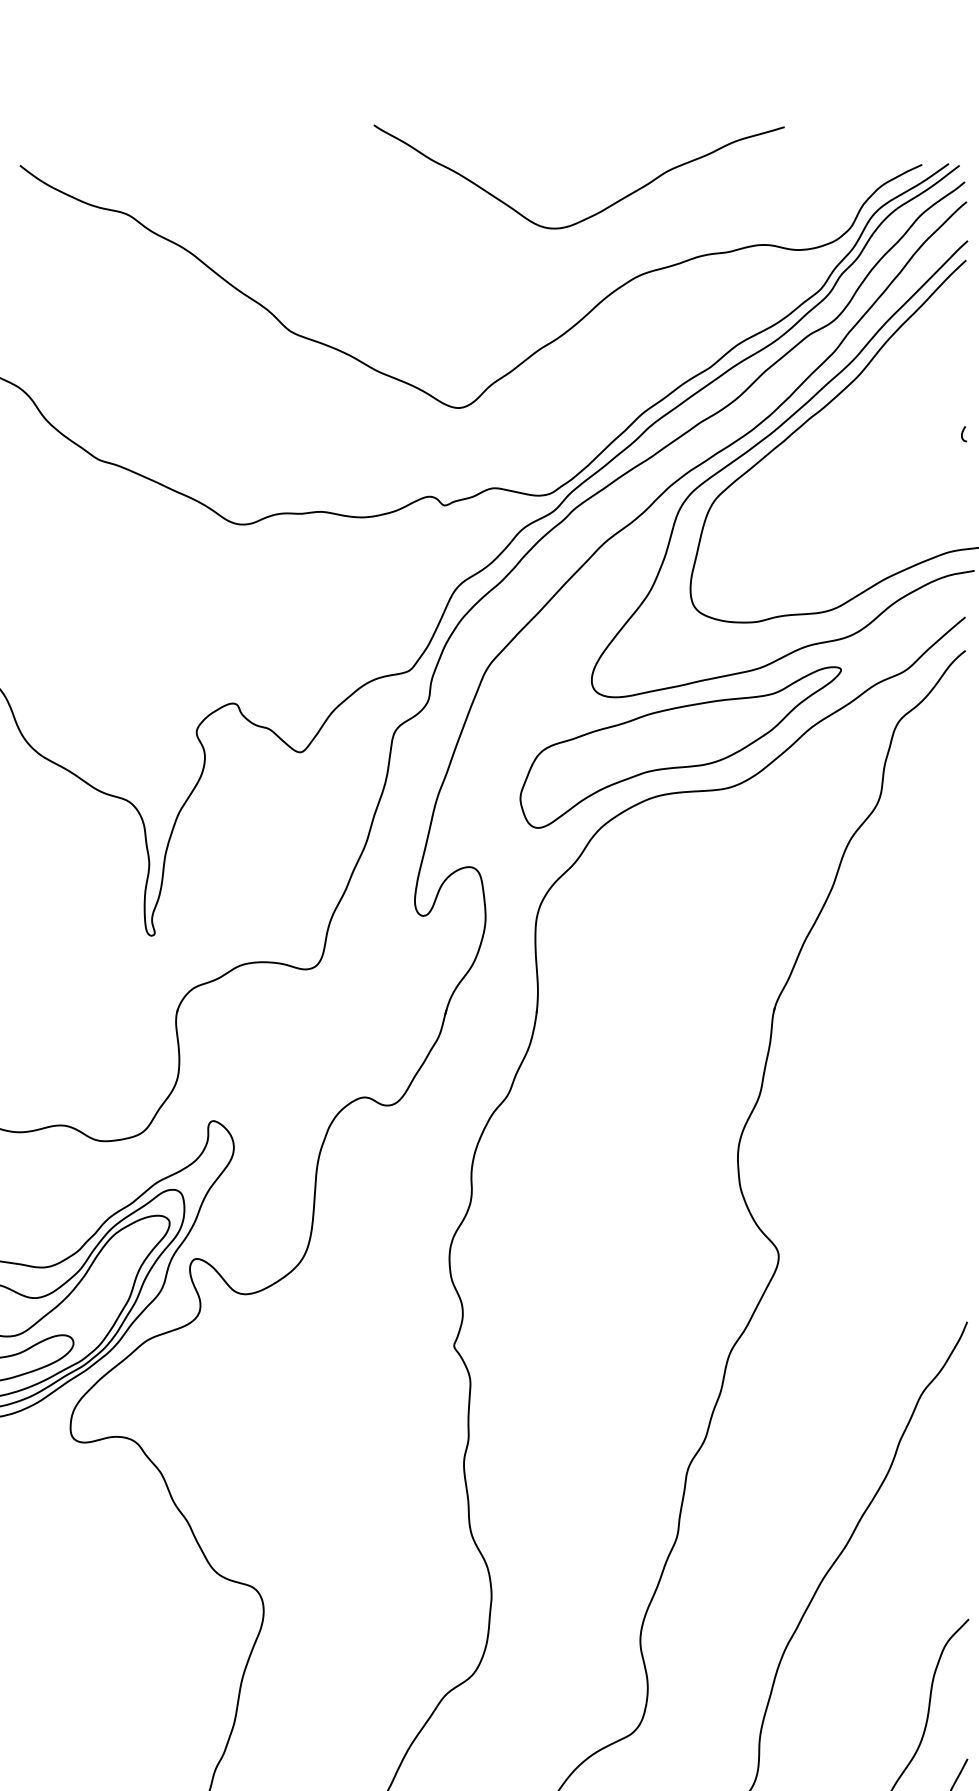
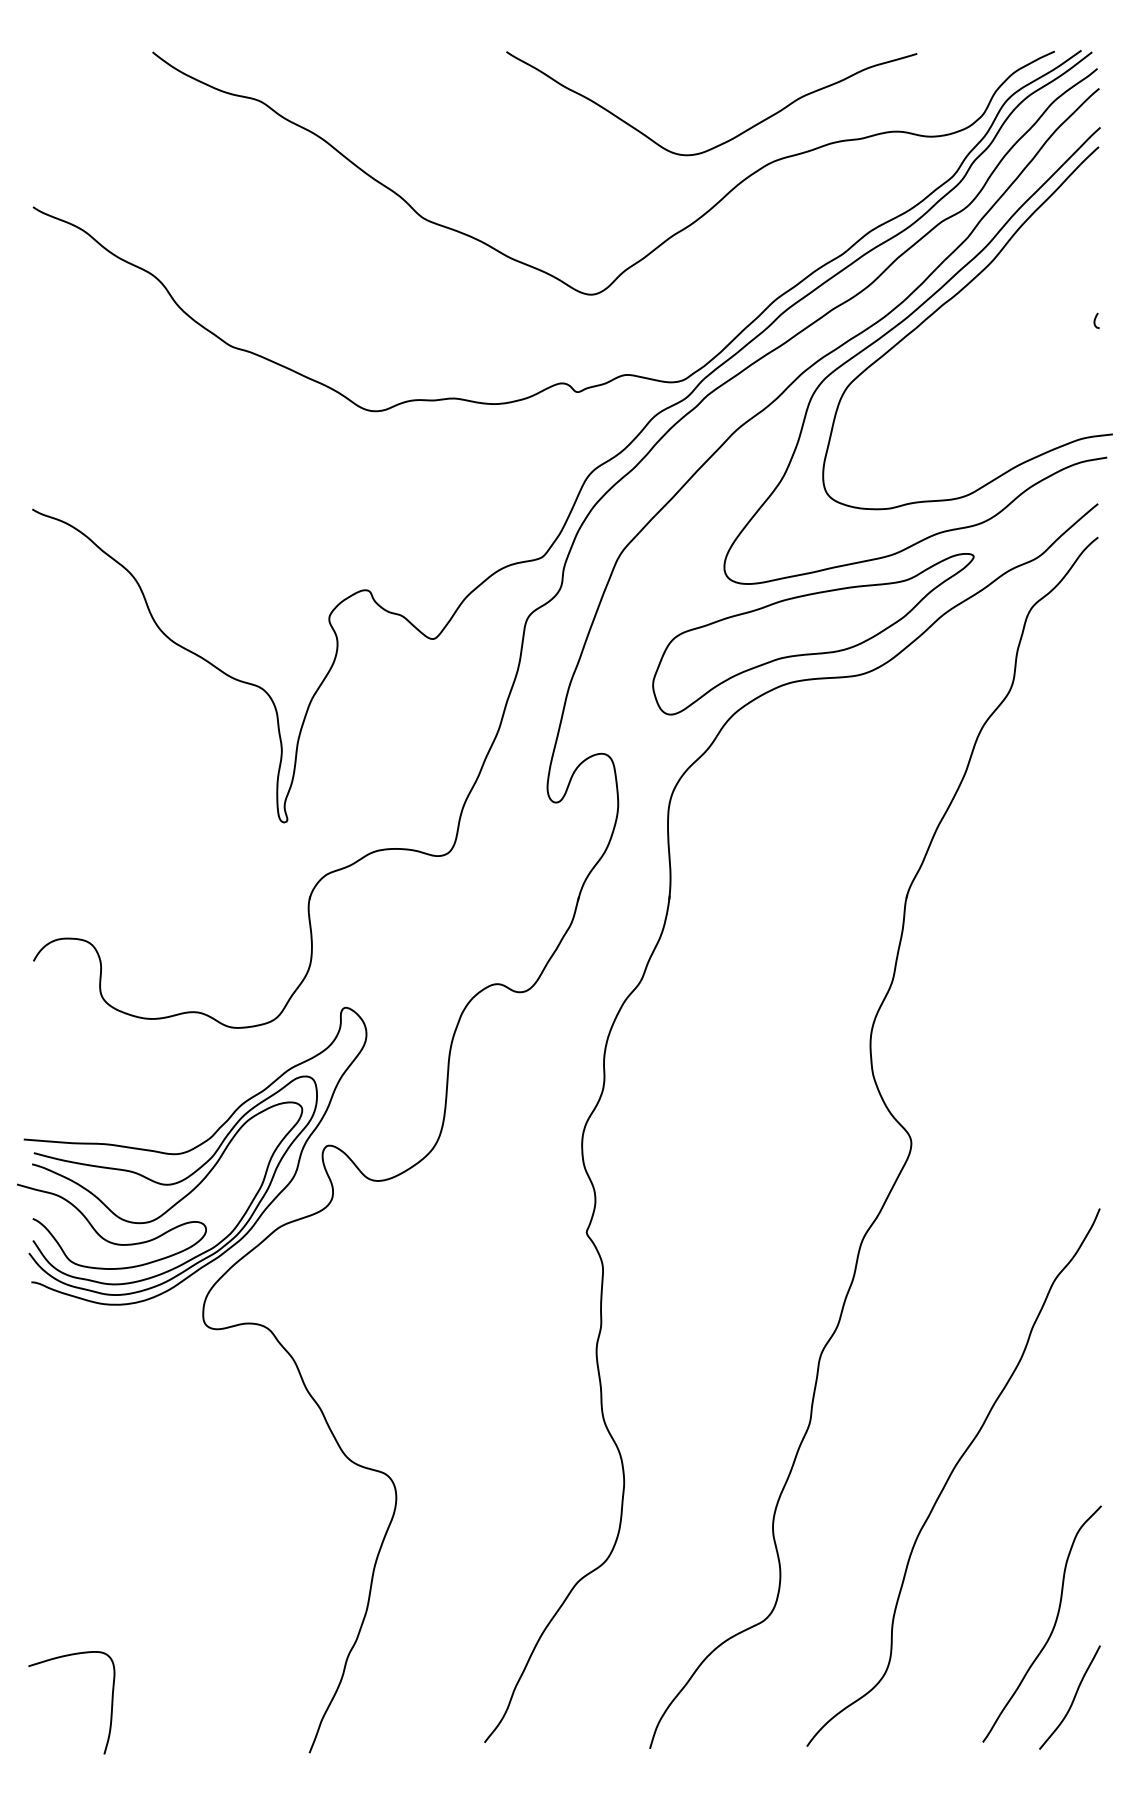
curve: (599, 210) -> (732, 137), moved

